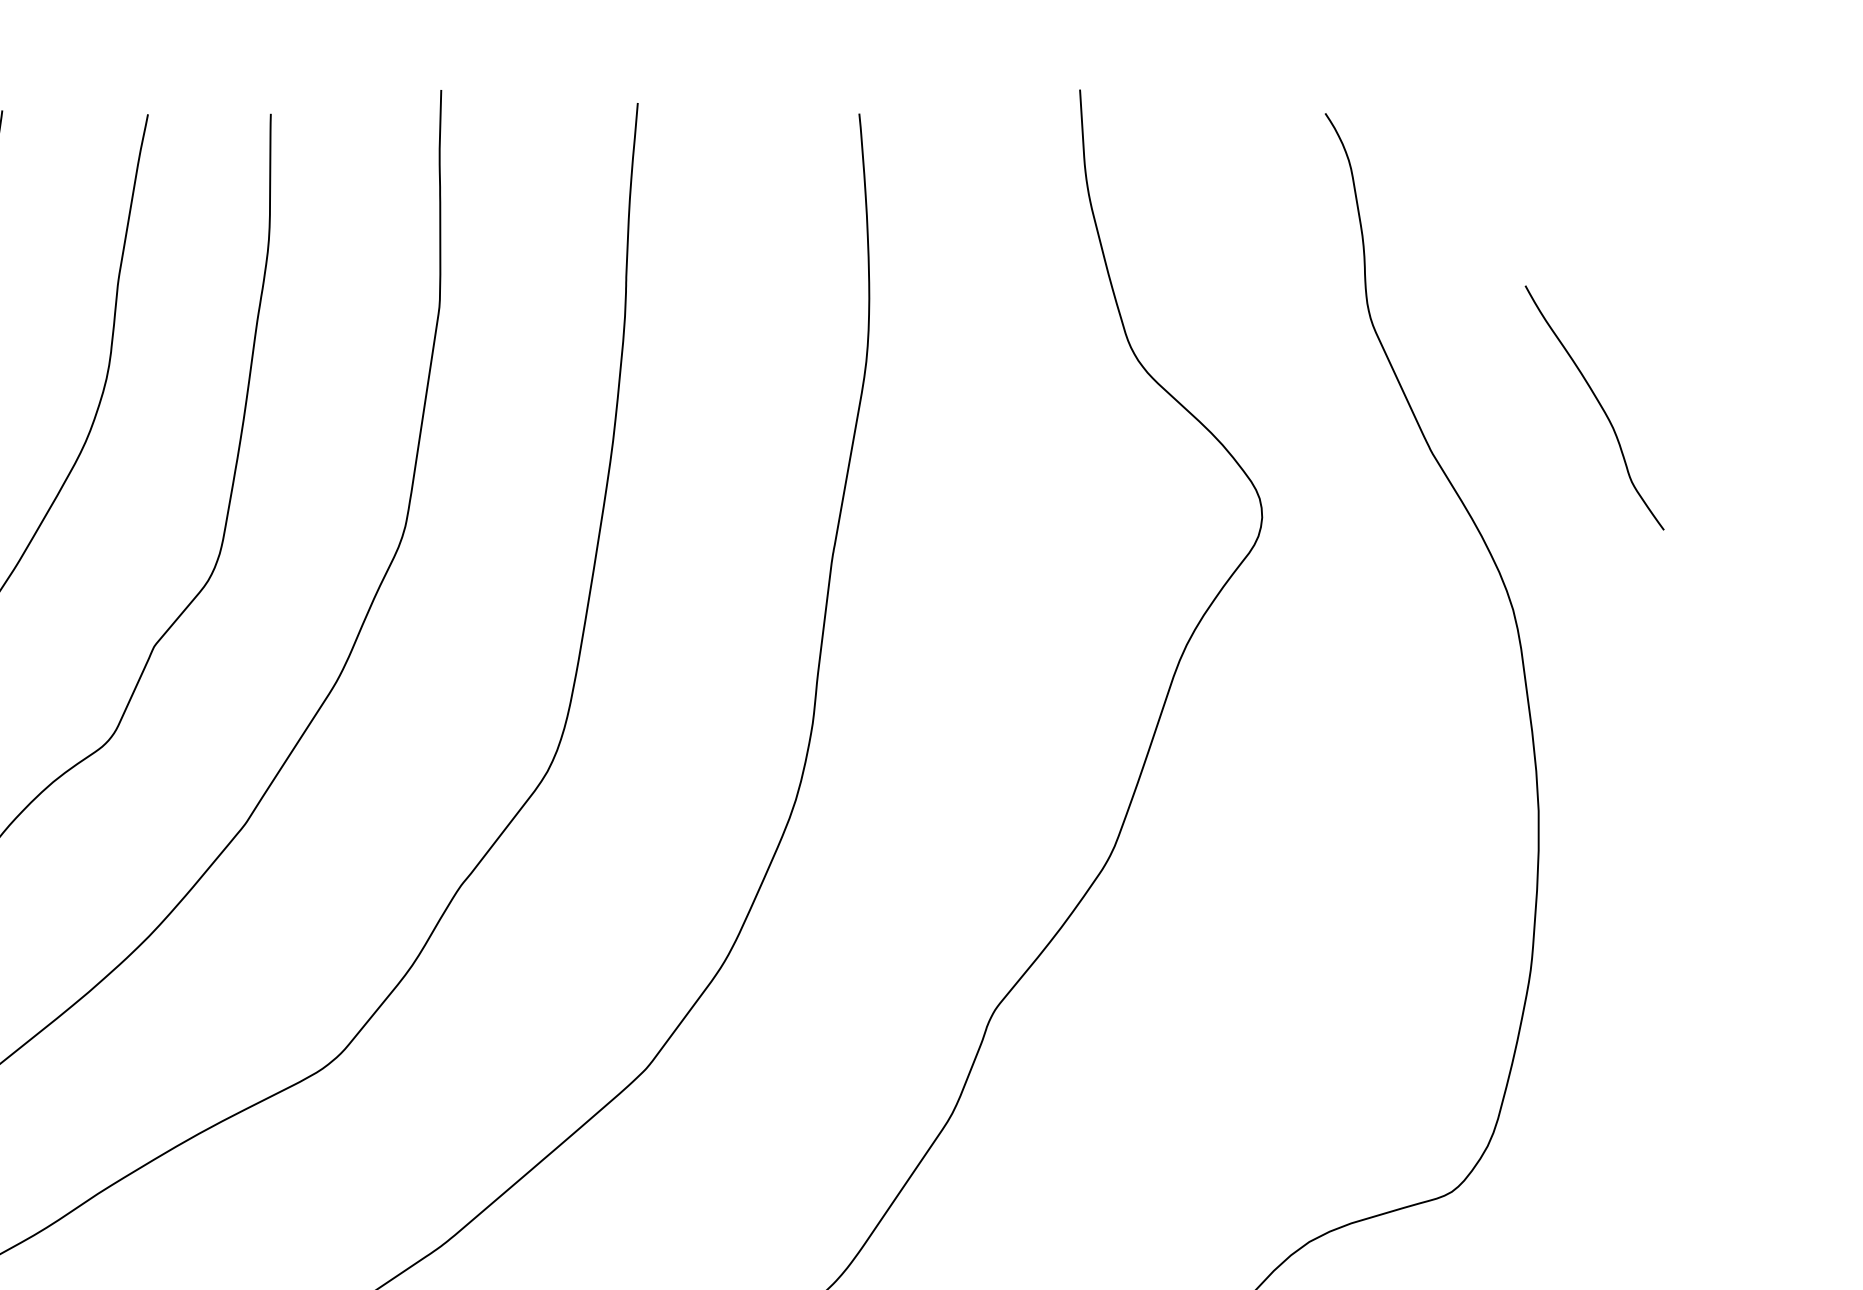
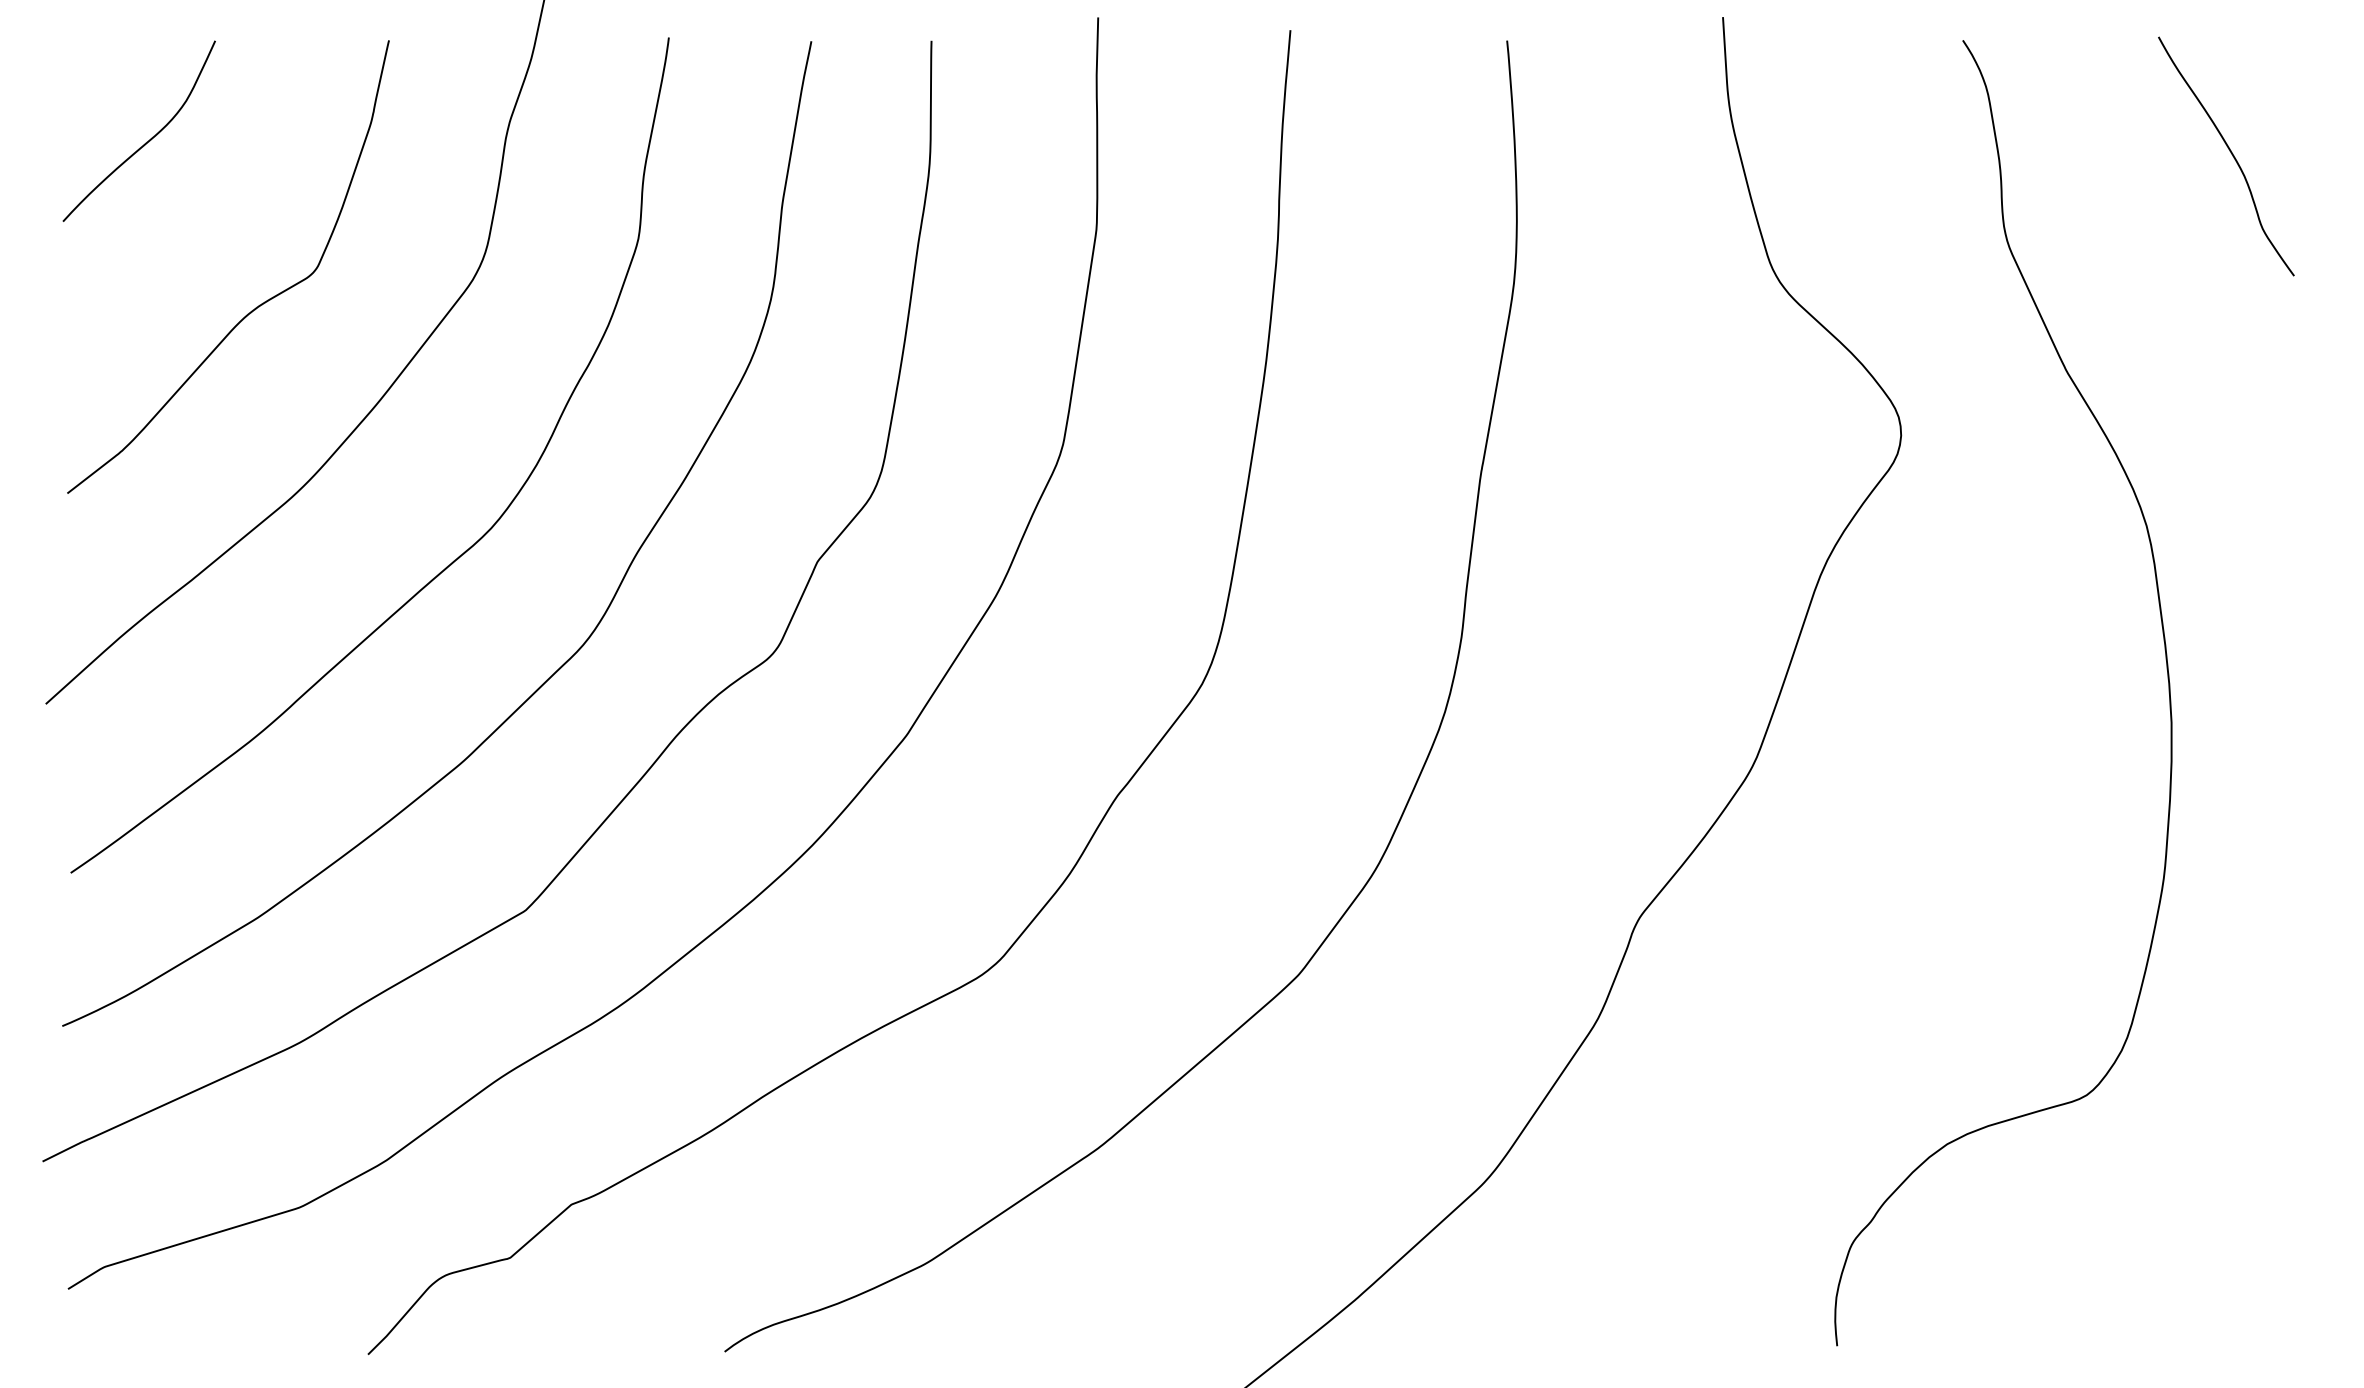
curve: (1598, 404) -> (2230, 153), moved

